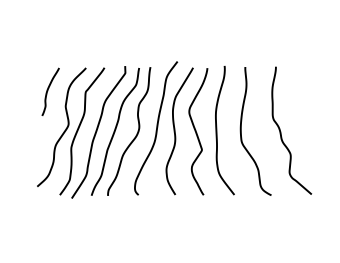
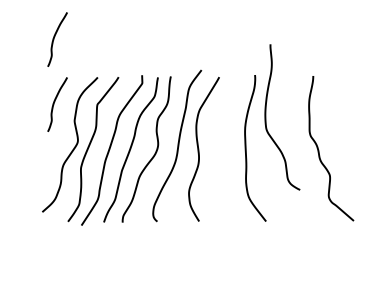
curve: (47, 34) -> (54, 39), added
curve: (196, 131) -> (223, 149), removed
curve: (241, 131) -> (266, 117), moved

